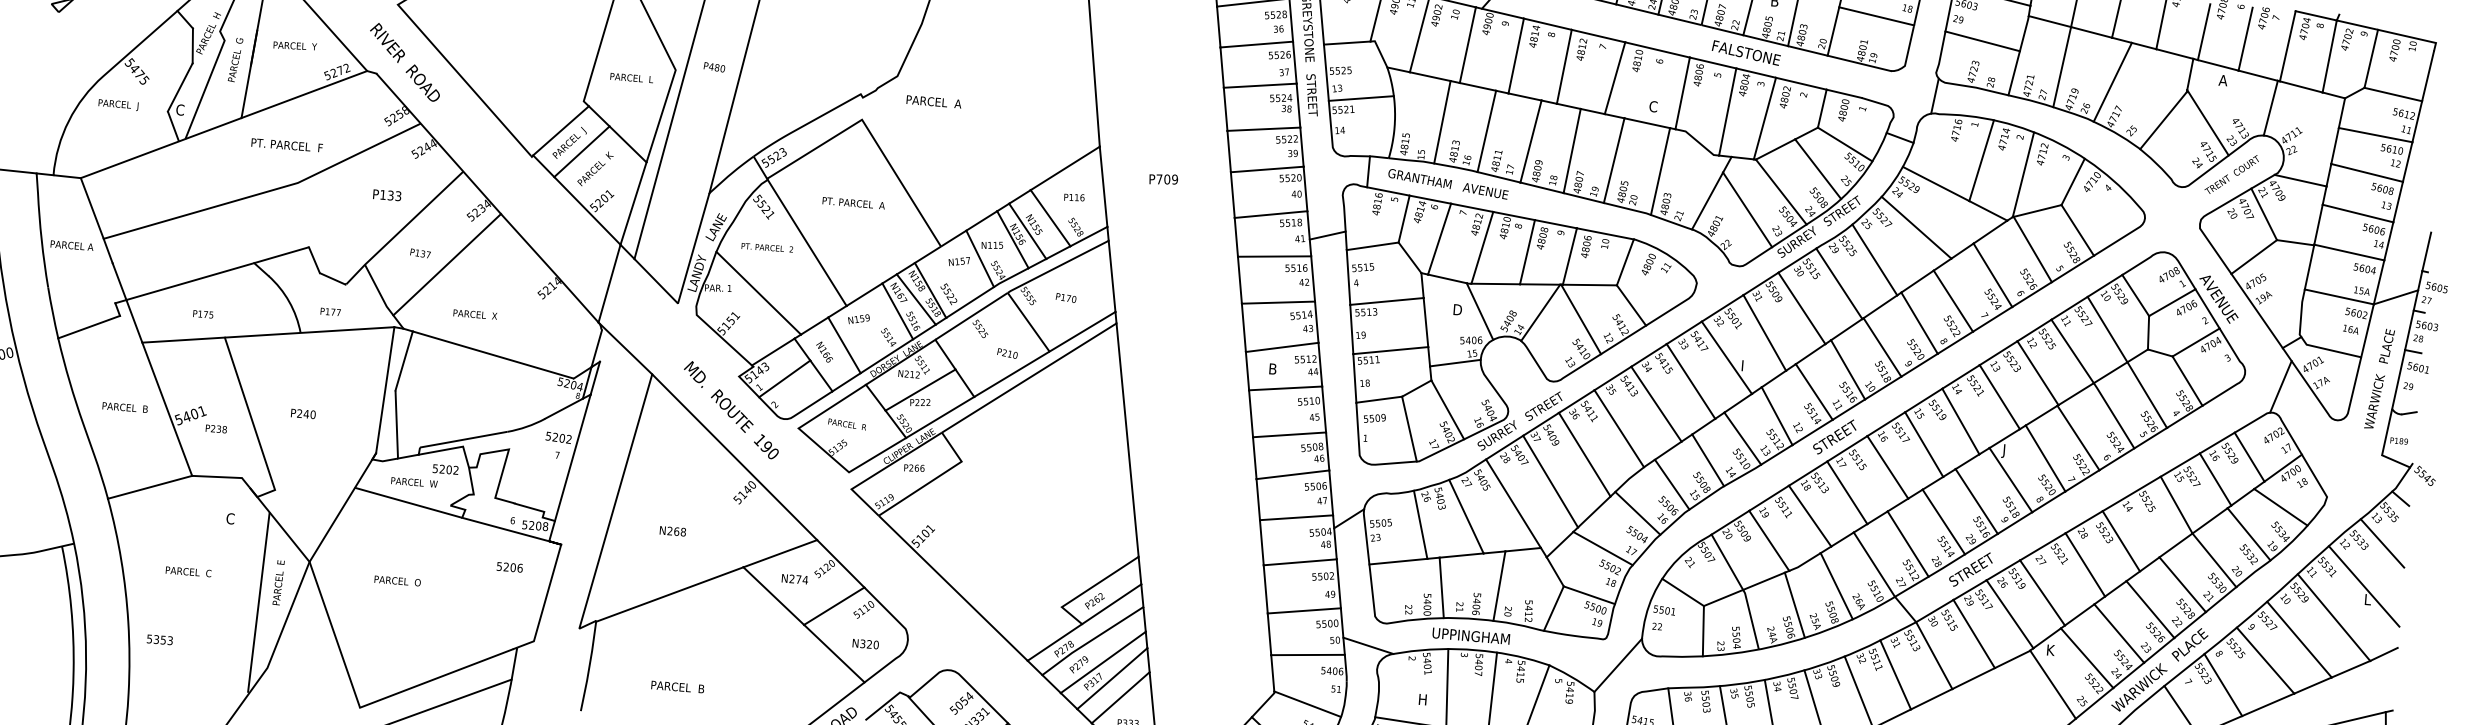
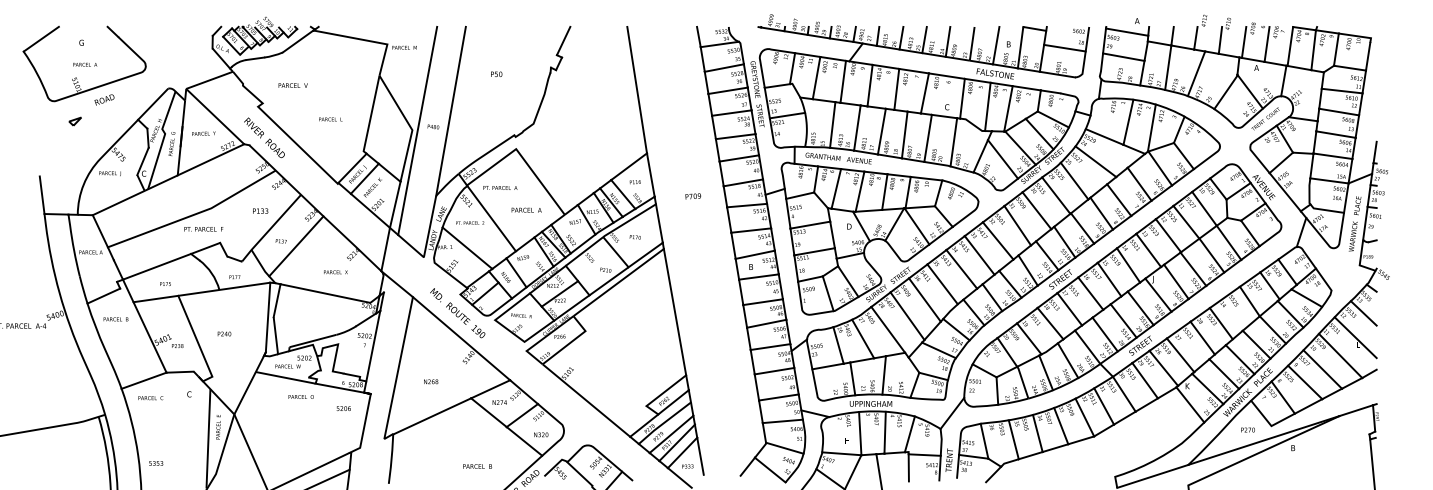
text: (631, 78) -> (330, 119), moved
text: (933, 100) -> (526, 209), moved
text: (286, 145) -> (203, 229), moved
text: (1164, 179) -> (693, 196), moved
text: (854, 202) -> (500, 187), moved
text: (474, 314) -> (335, 272), moved
text: (124, 407) -> (115, 319), moved
text: (187, 572) -> (150, 398), moved
text: (396, 580) -> (300, 396), moved
text: (677, 687) -> (477, 466), moved

